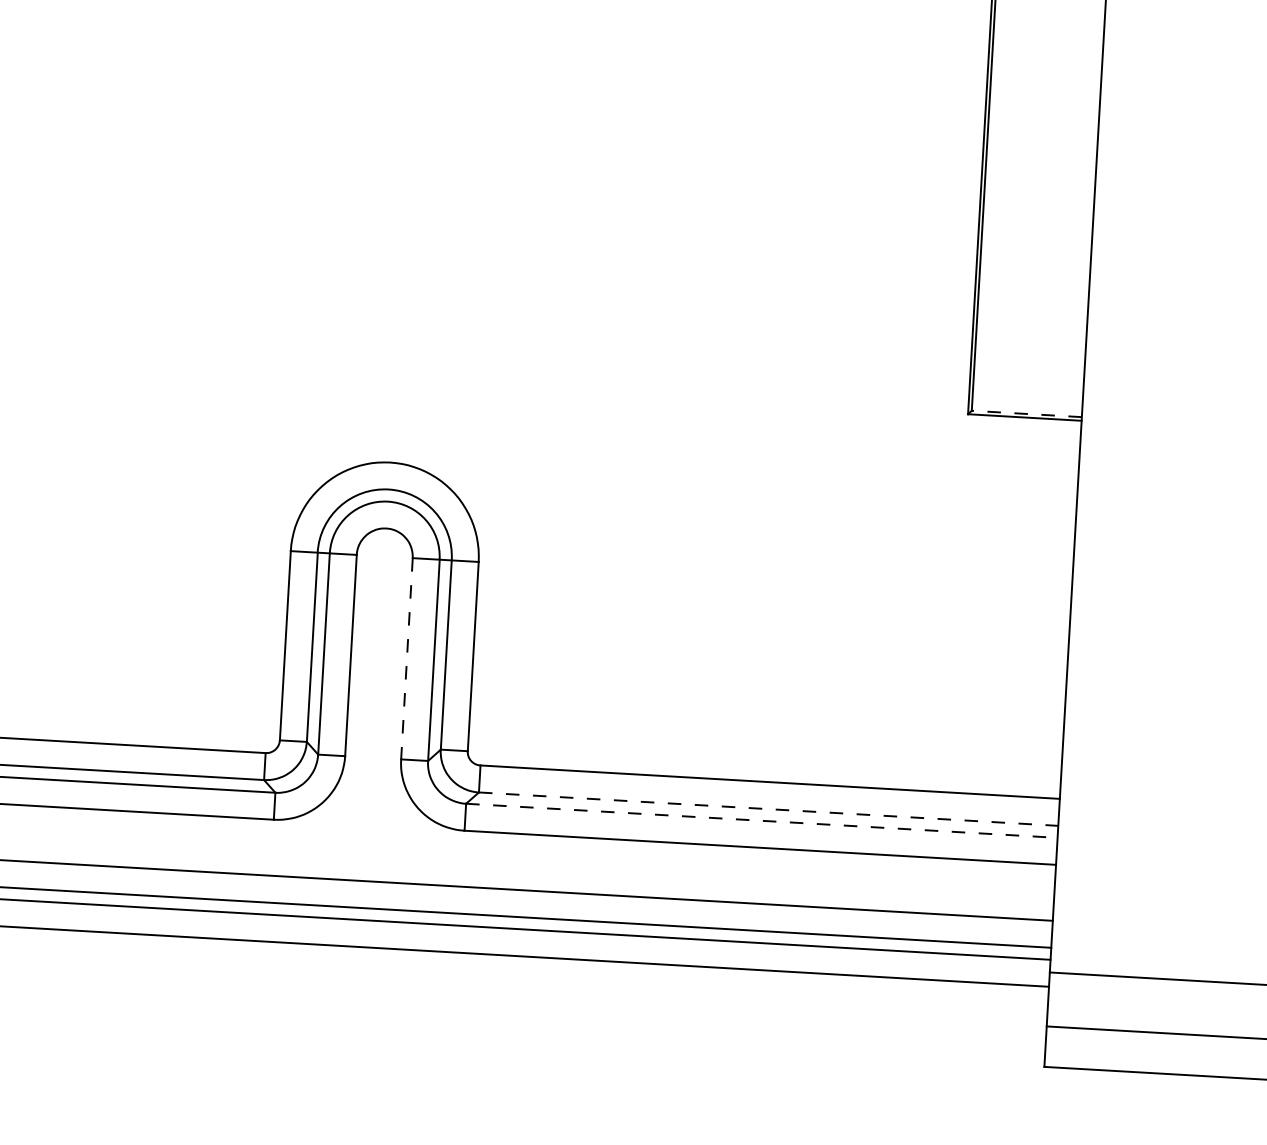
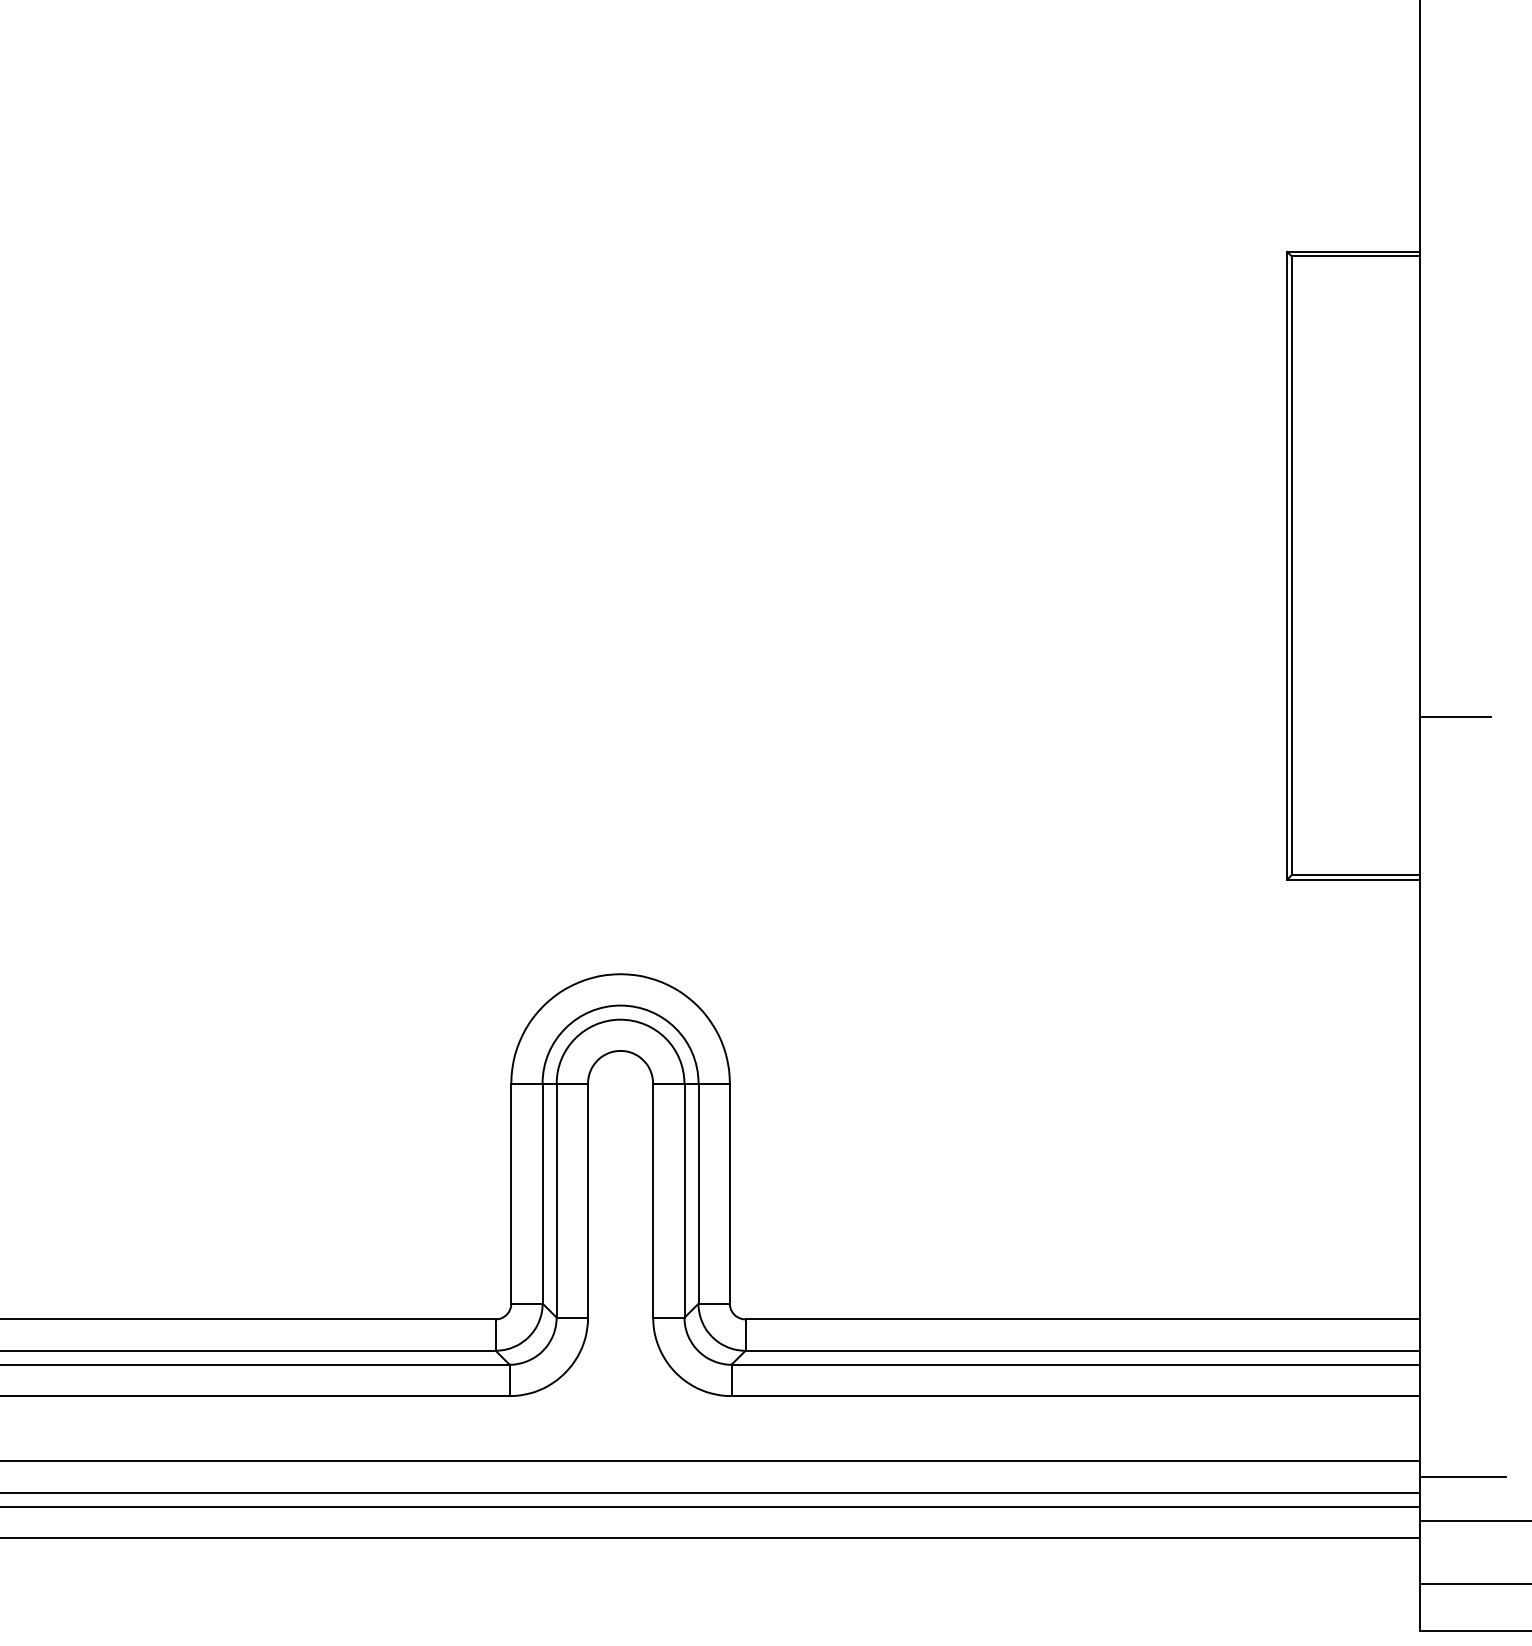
line: (1119, 282) -> (1454, 716), added
line: (1026, 414) -> (1355, 875), dashed -> solid
line: (407, 659) -> (653, 1201), dashed -> solid
line: (768, 808) -> (1082, 1350), dashed -> solid
line: (762, 820) -> (1076, 1364), dashed -> solid
line: (1089, 936) -> (1462, 1476), added

